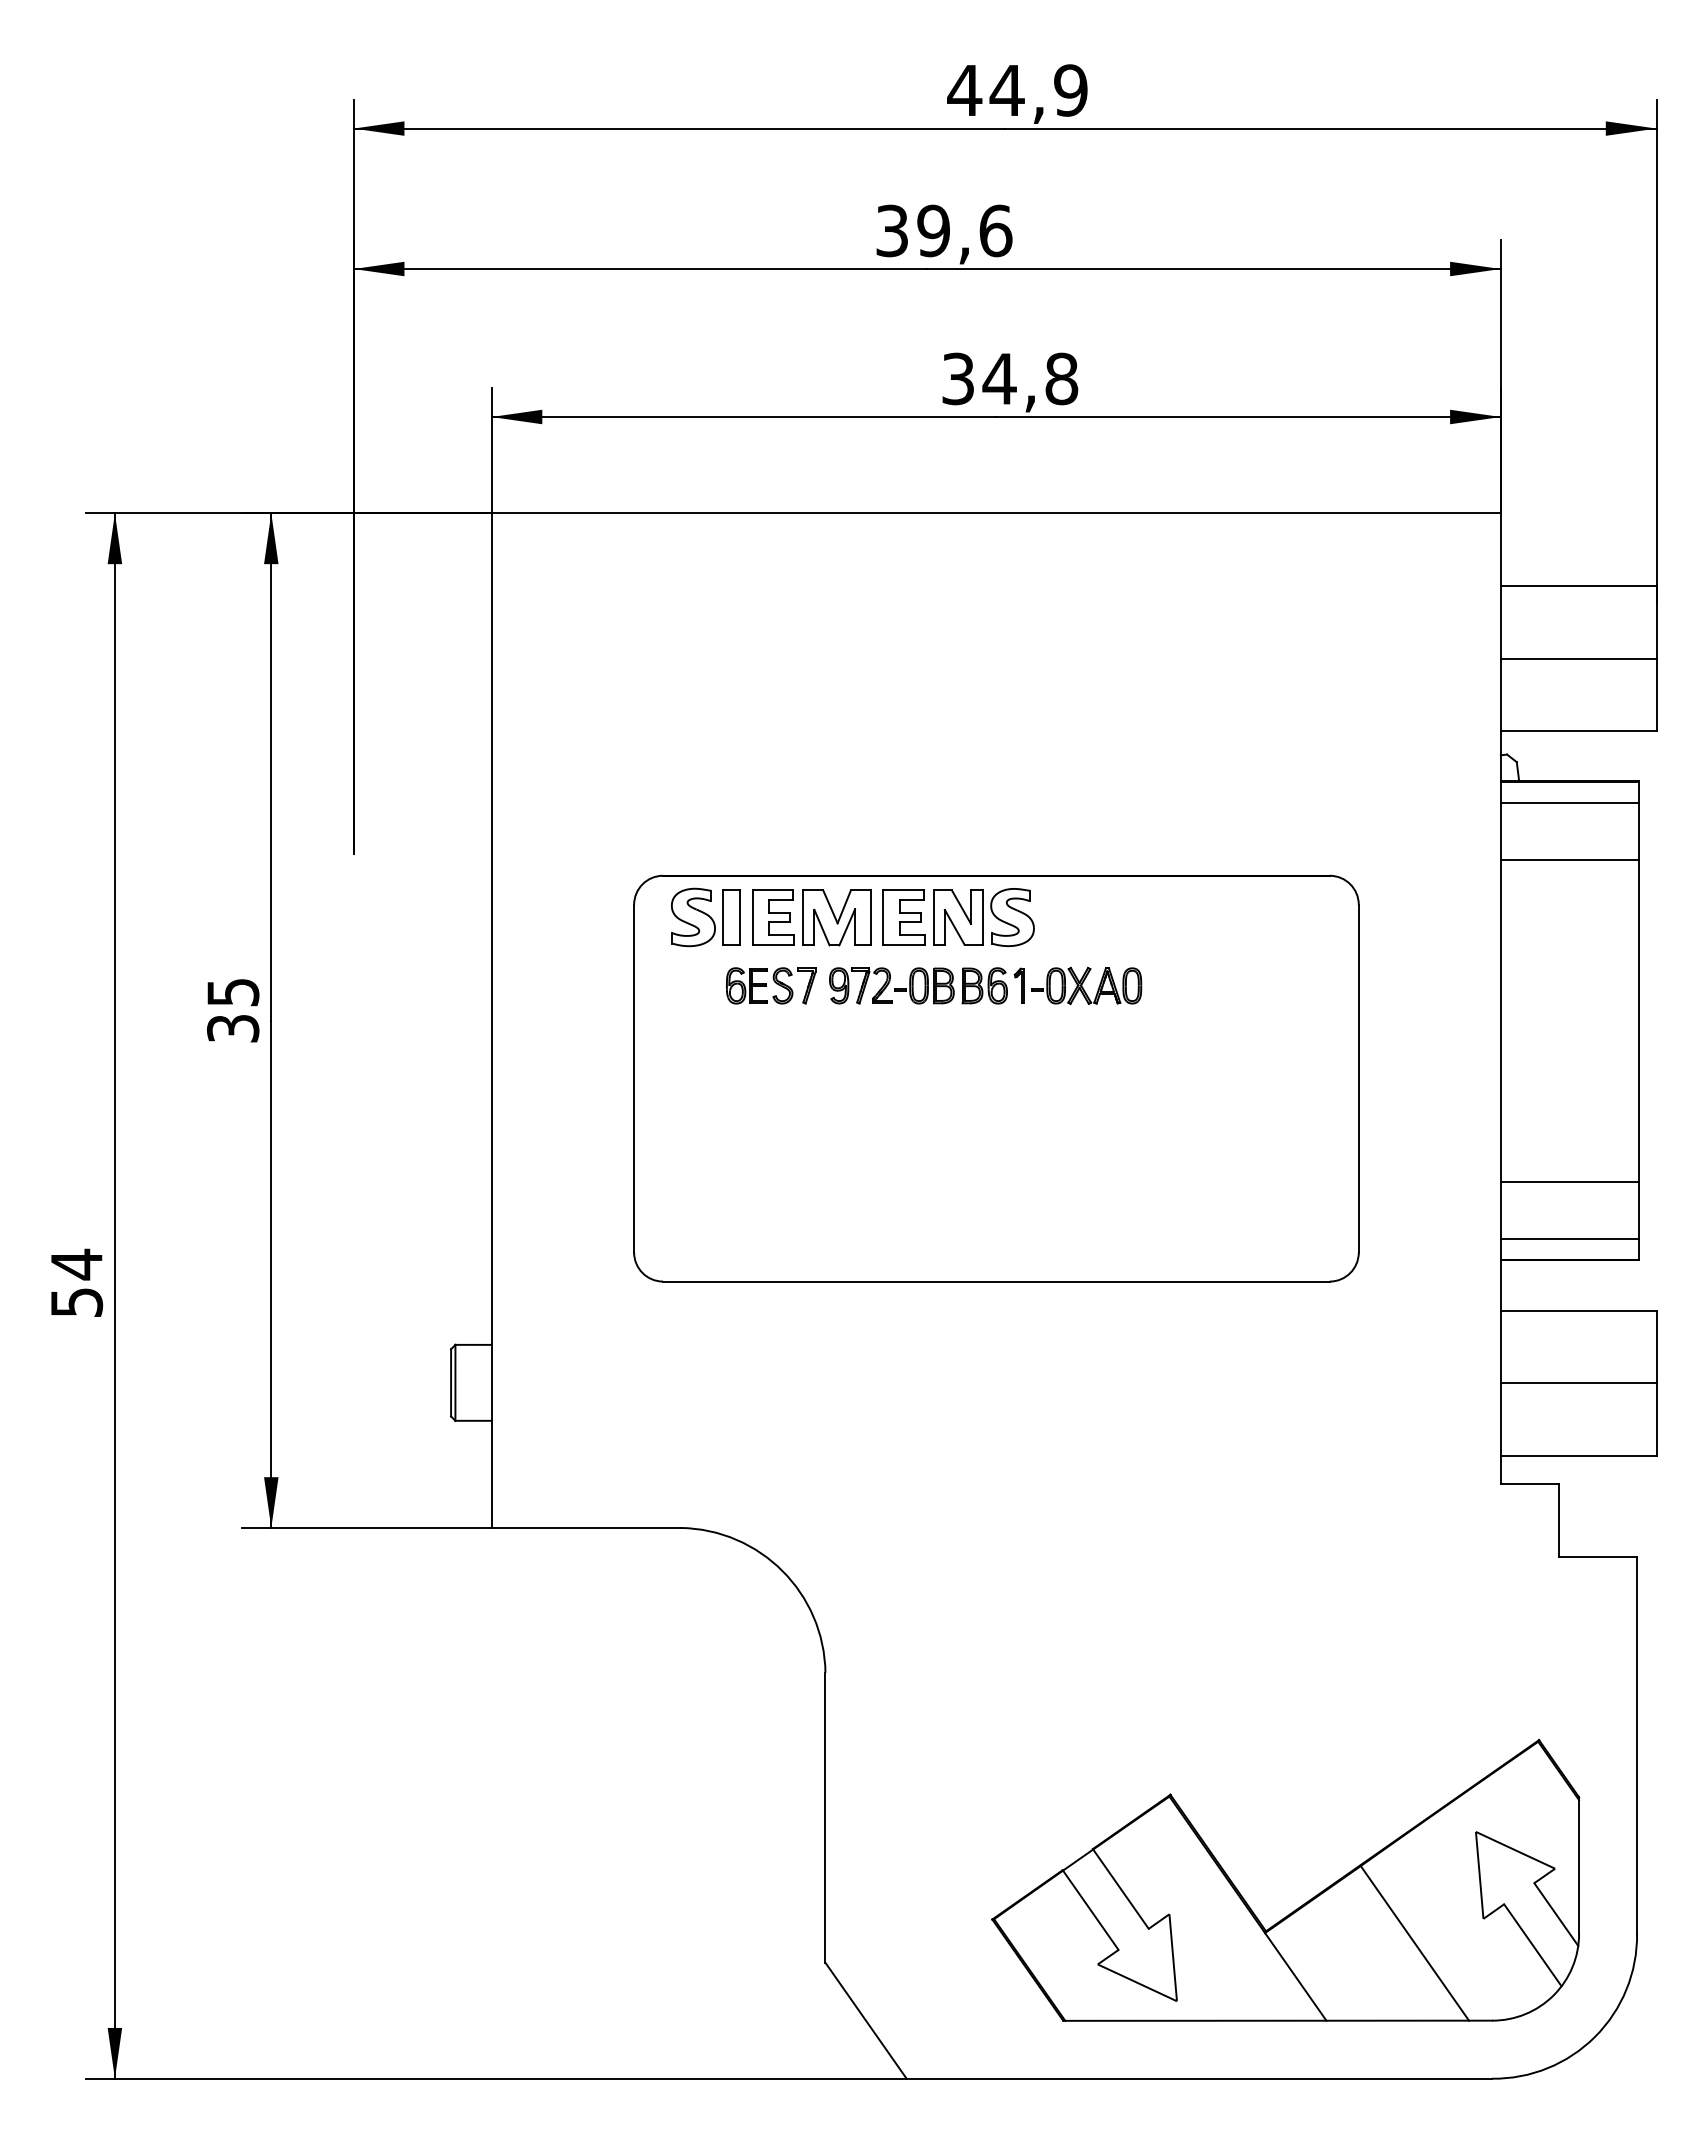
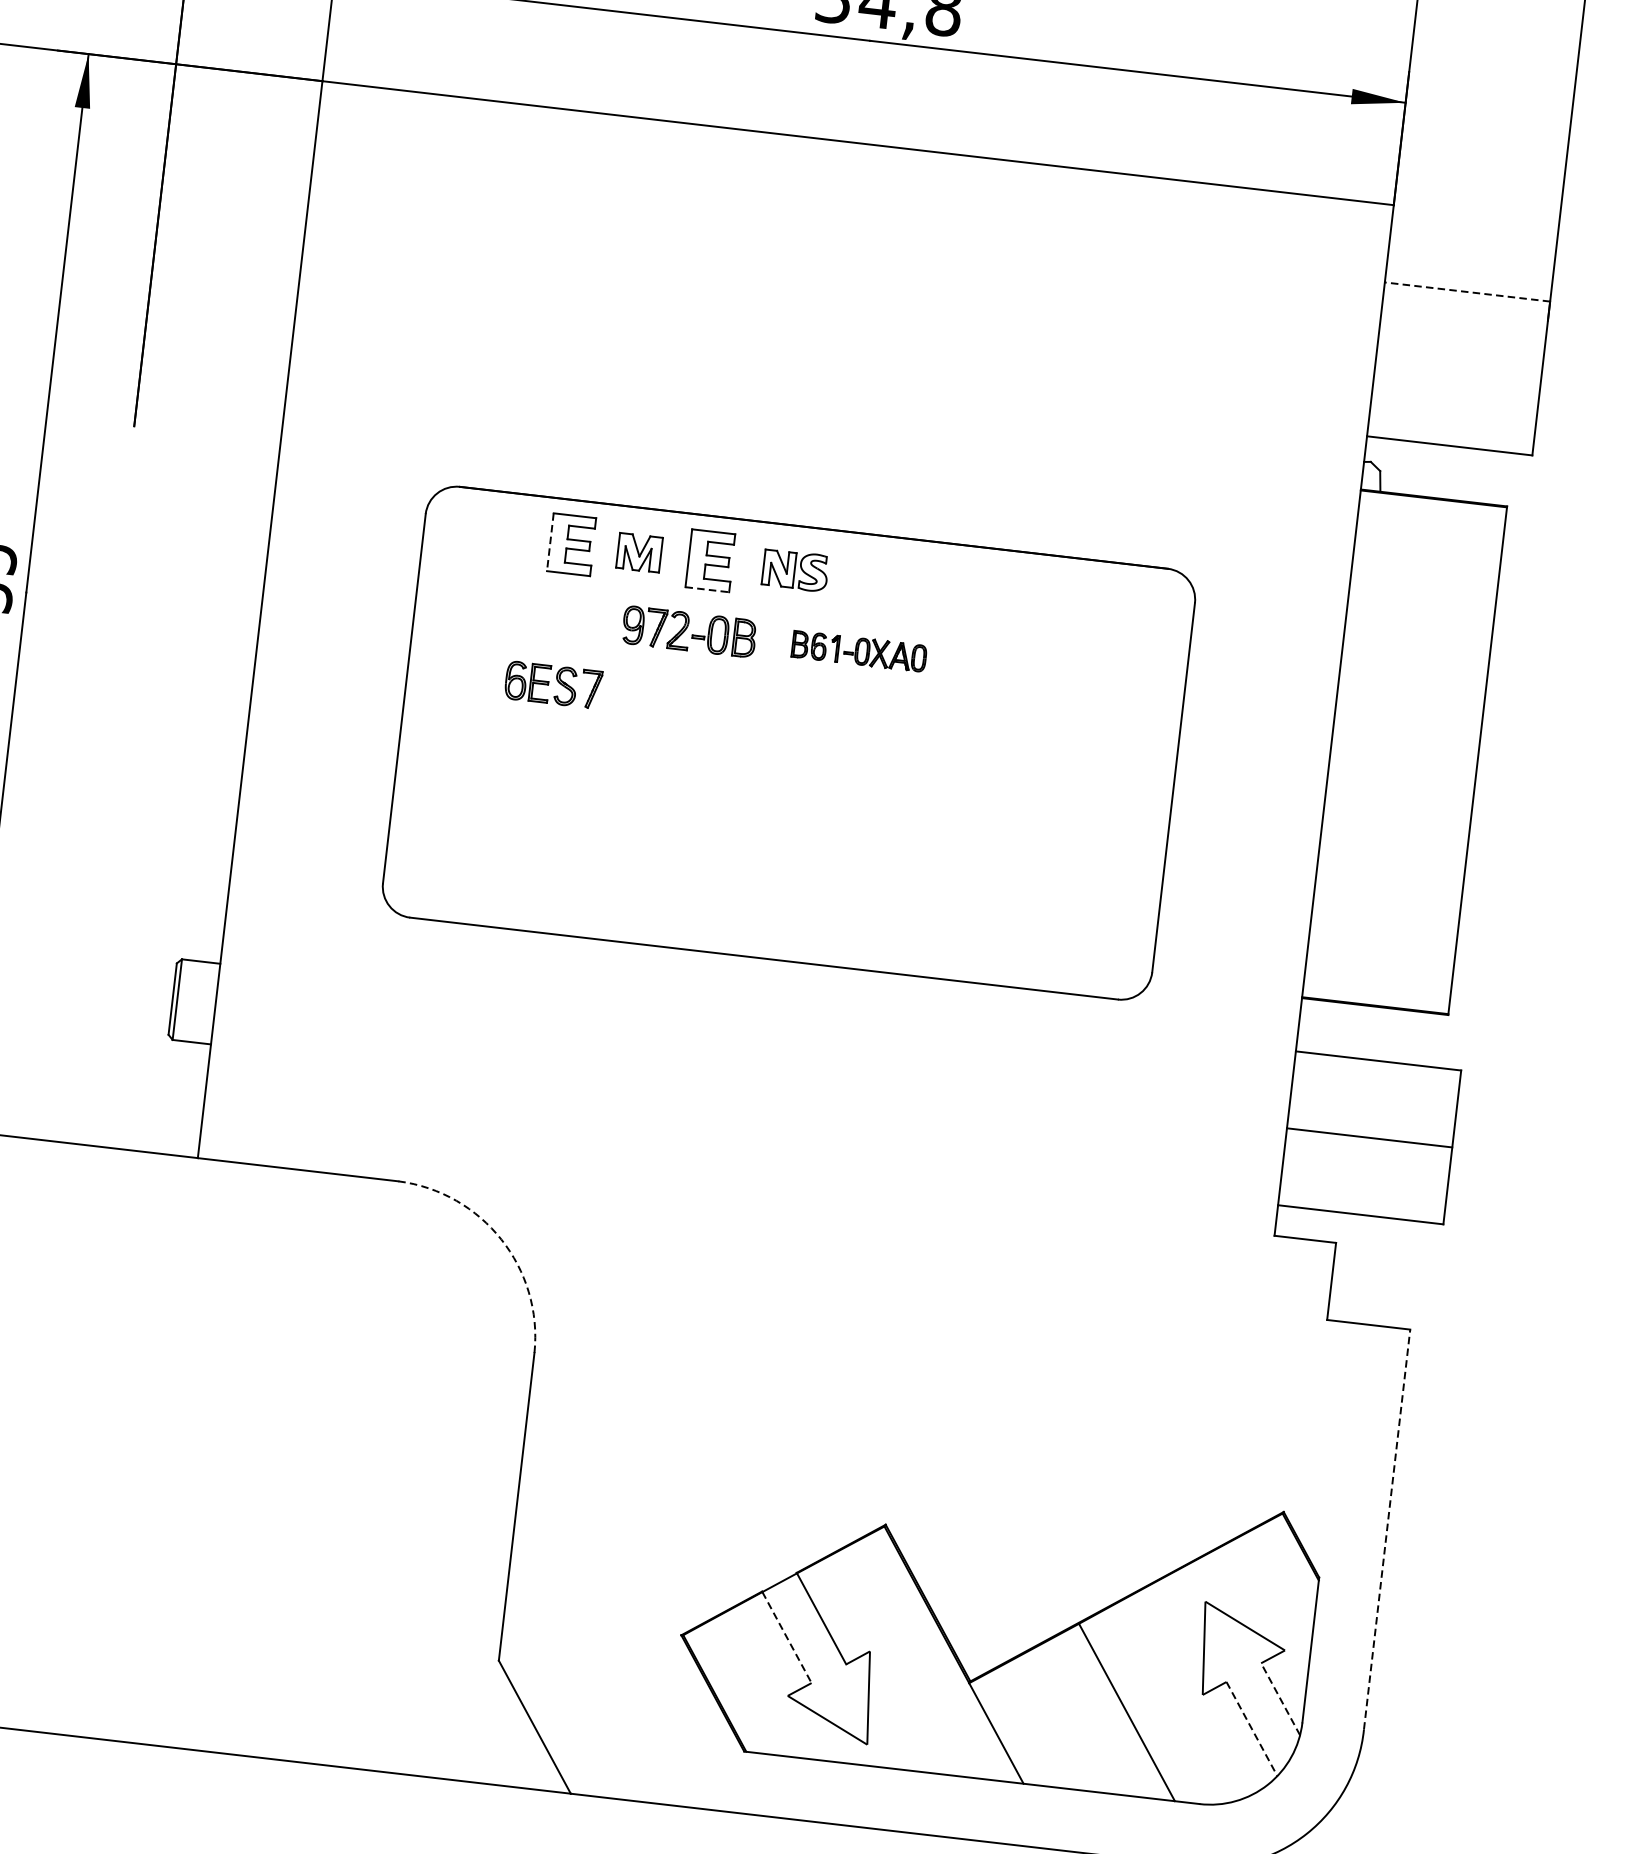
line: (1578, 586) -> (1467, 292), solid -> dashed
line: (1578, 658) -> (1458, 368), removed
line: (1569, 803) -> (1431, 521), removed
line: (1569, 860) -> (1424, 582), removed
part: (705, 917) -> (499, 536), removed
part: (836, 917) -> (638, 552), size x0.6
part: (983, 917) -> (795, 570), size x0.6
line: (753, 918) -> (550, 543), solid -> dashed
line: (904, 944) -> (707, 589), solid -> dashed
part: (771, 985) -> (553, 684), moved
part: (1051, 985) -> (858, 651), size x0.7
line: (1569, 1181) -> (1384, 922), removed
line: (1569, 1238) -> (1377, 983), removed
arc: (782, 1570) -> (501, 1239), solid -> dashed
line: (1637, 1744) -> (1387, 1528), solid -> dashed
line: (1091, 1910) -> (787, 1637), solid -> dashed
line: (1556, 1914) -> (1280, 1699), solid -> dashed
line: (1533, 1945) -> (1252, 1729), solid -> dashed

